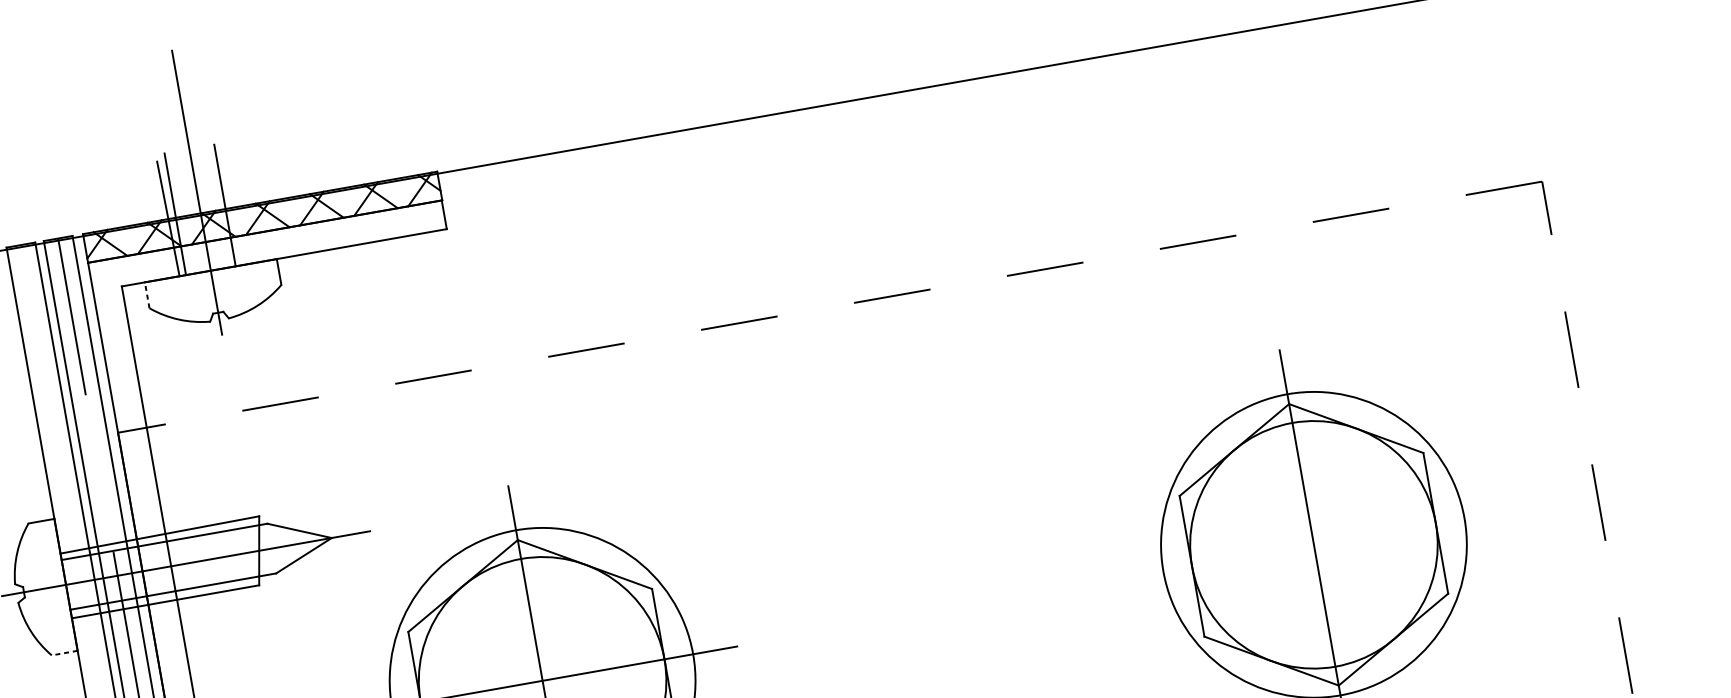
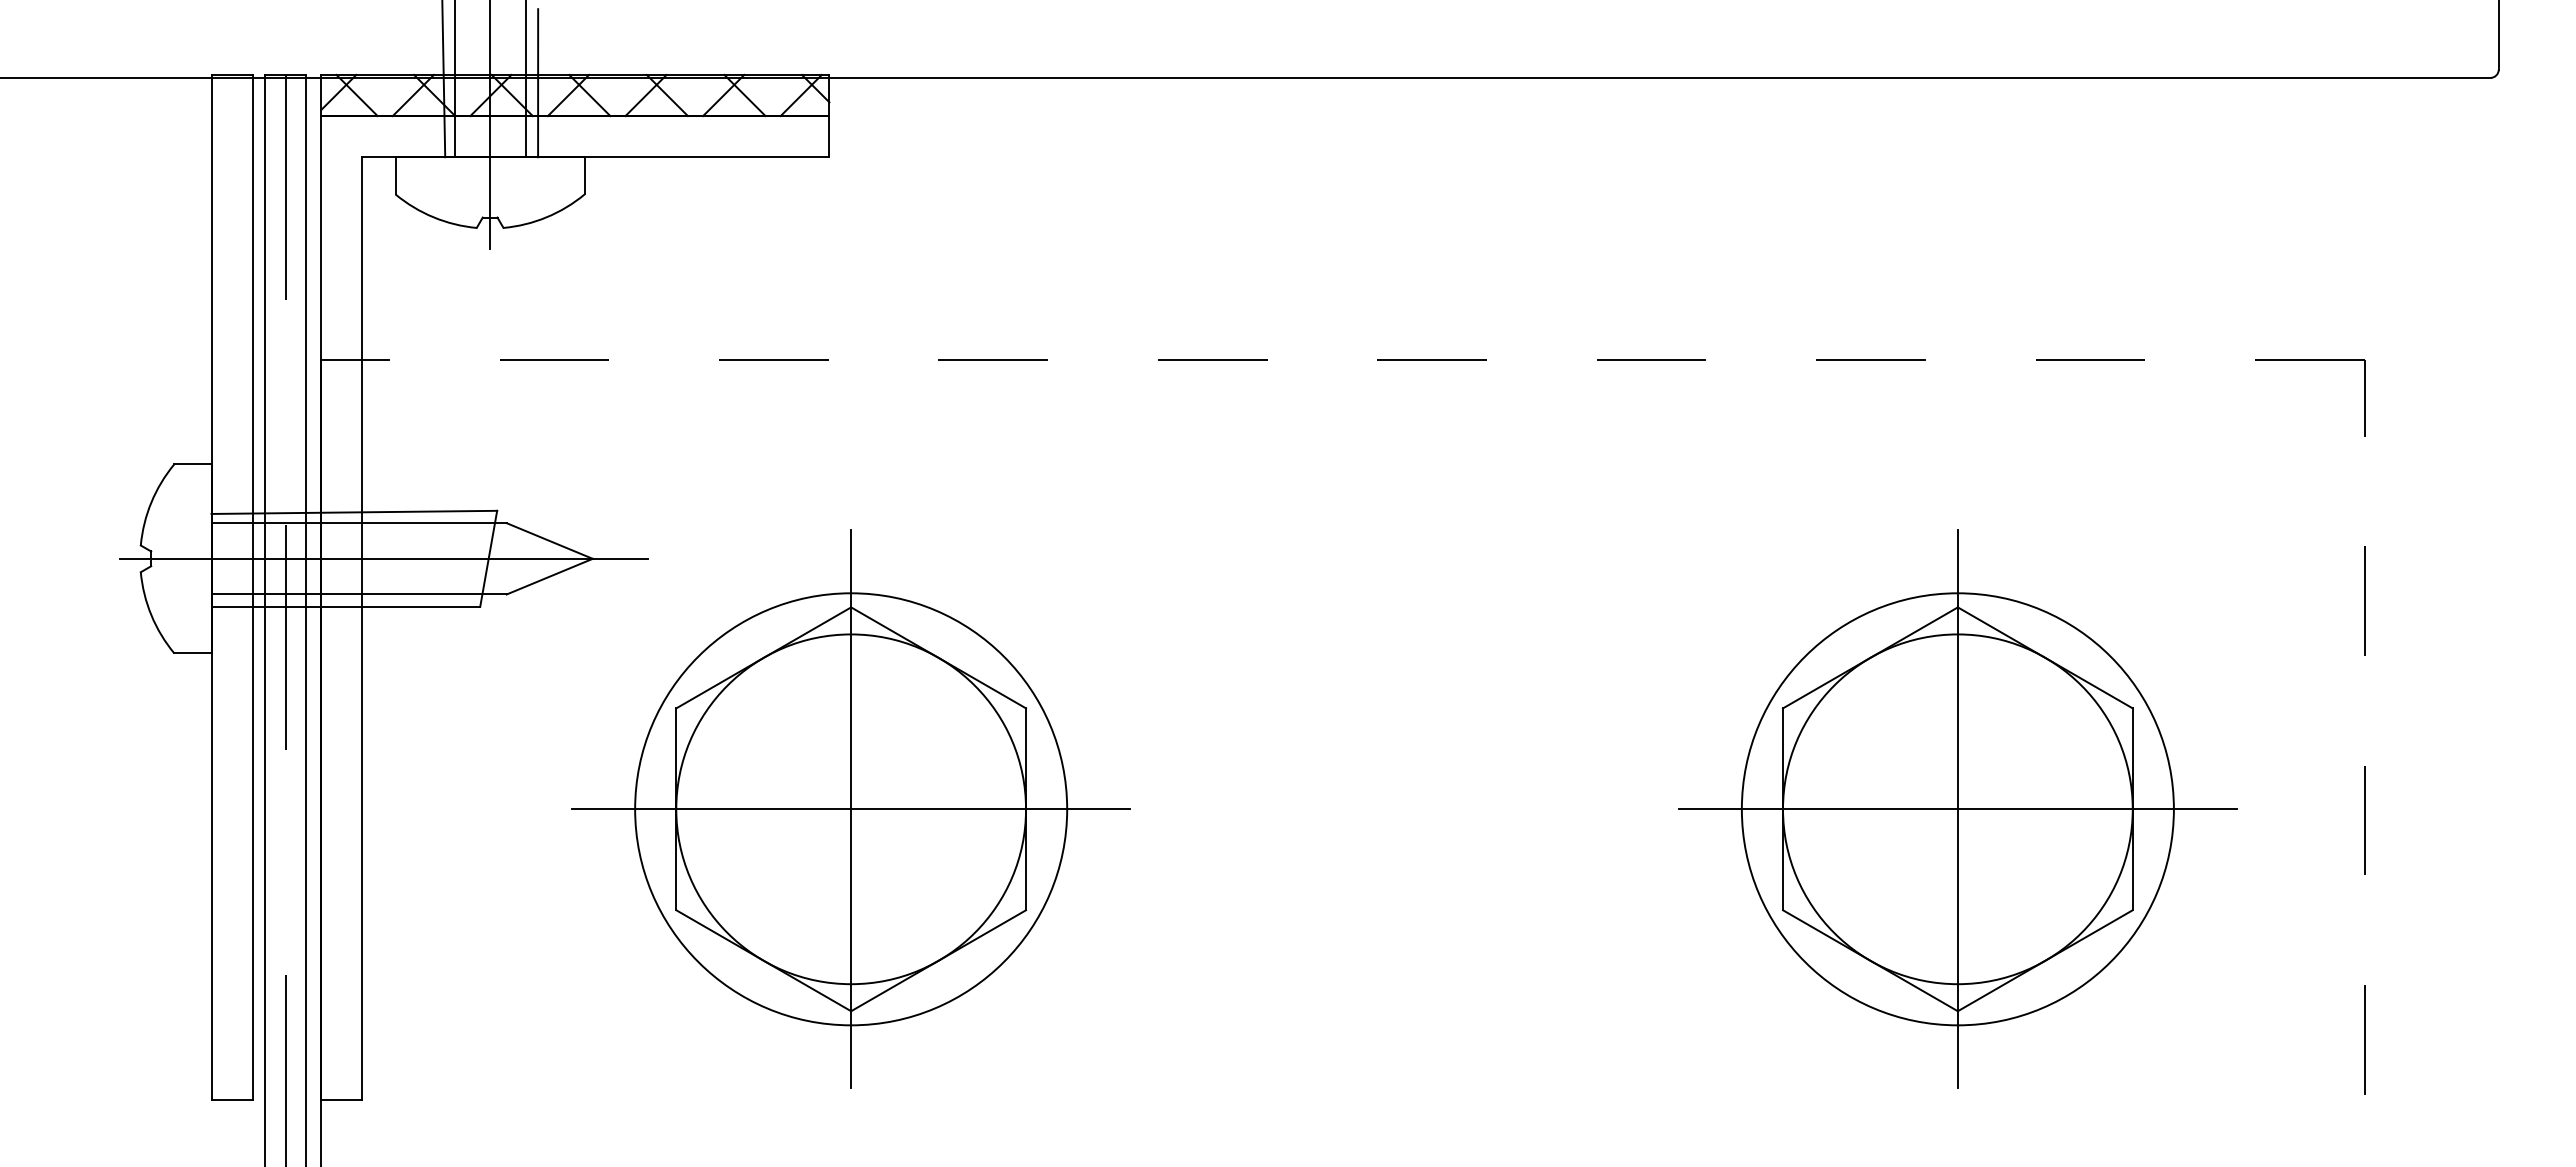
line: (235, 213) -> (538, 83), added
line: (147, 295) -> (395, 175), dashed -> solid
line: (1313, 545) -> (1957, 809), added
line: (64, 653) -> (192, 653), dashed -> solid

